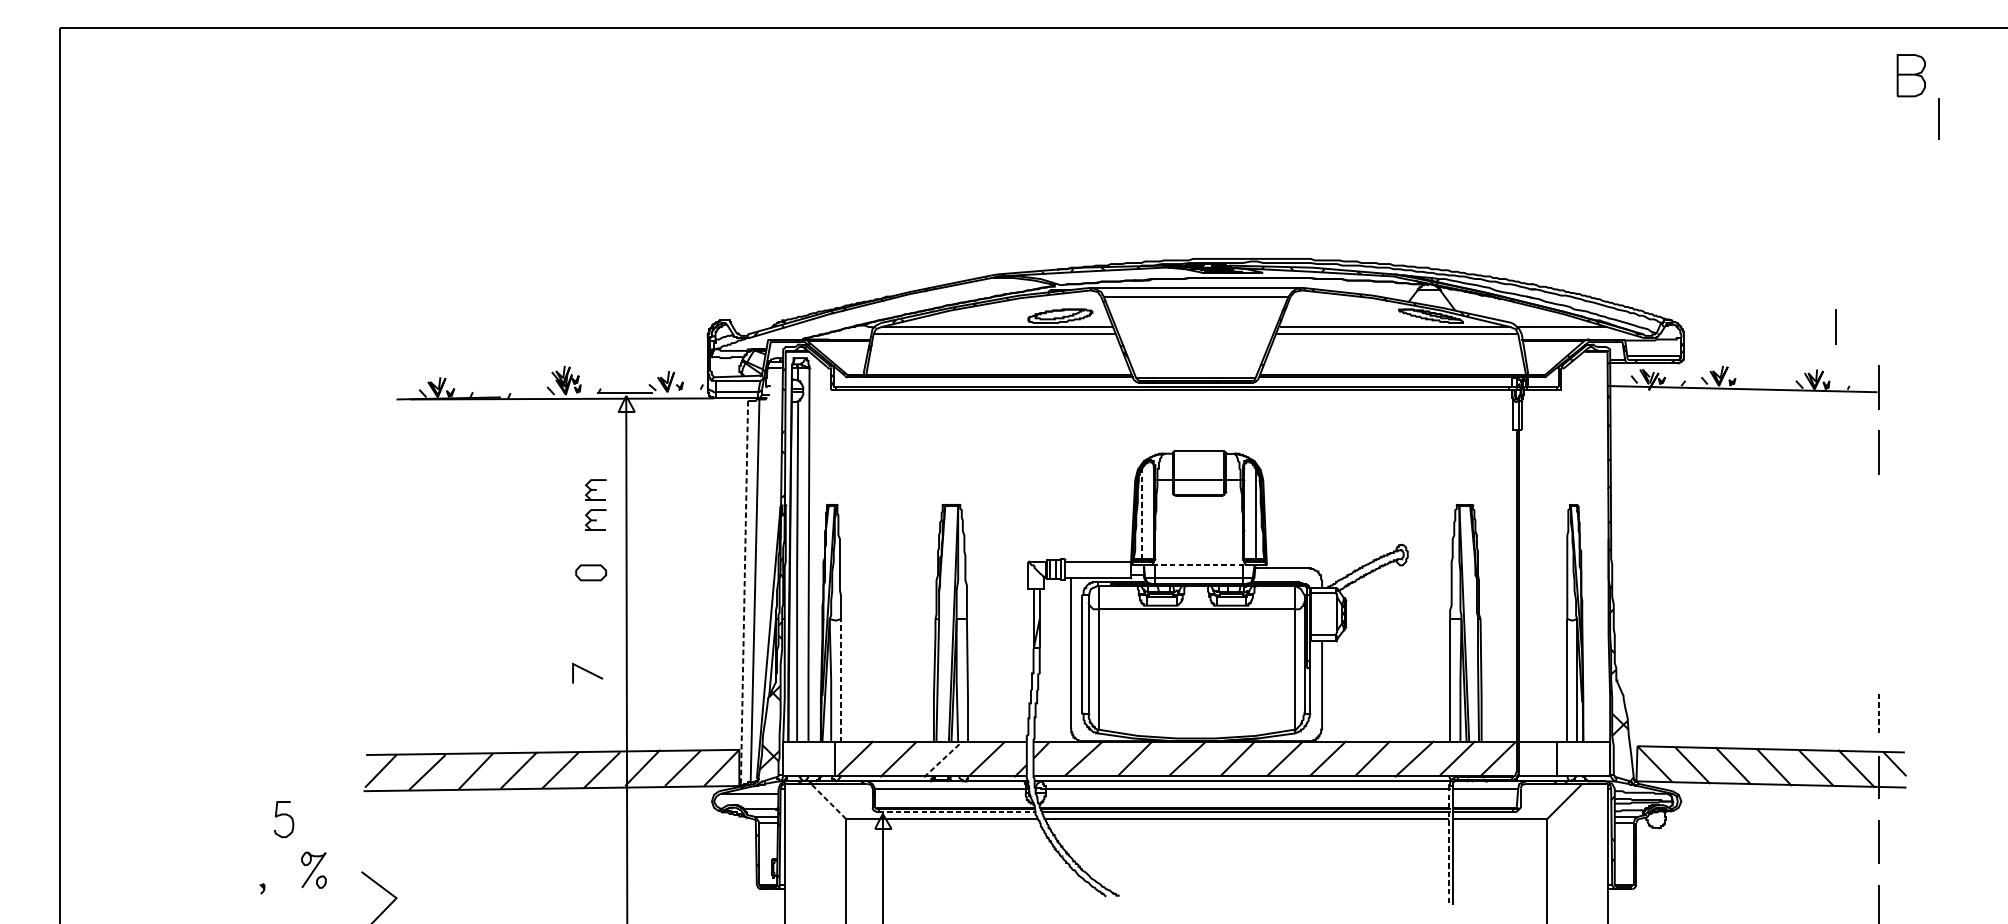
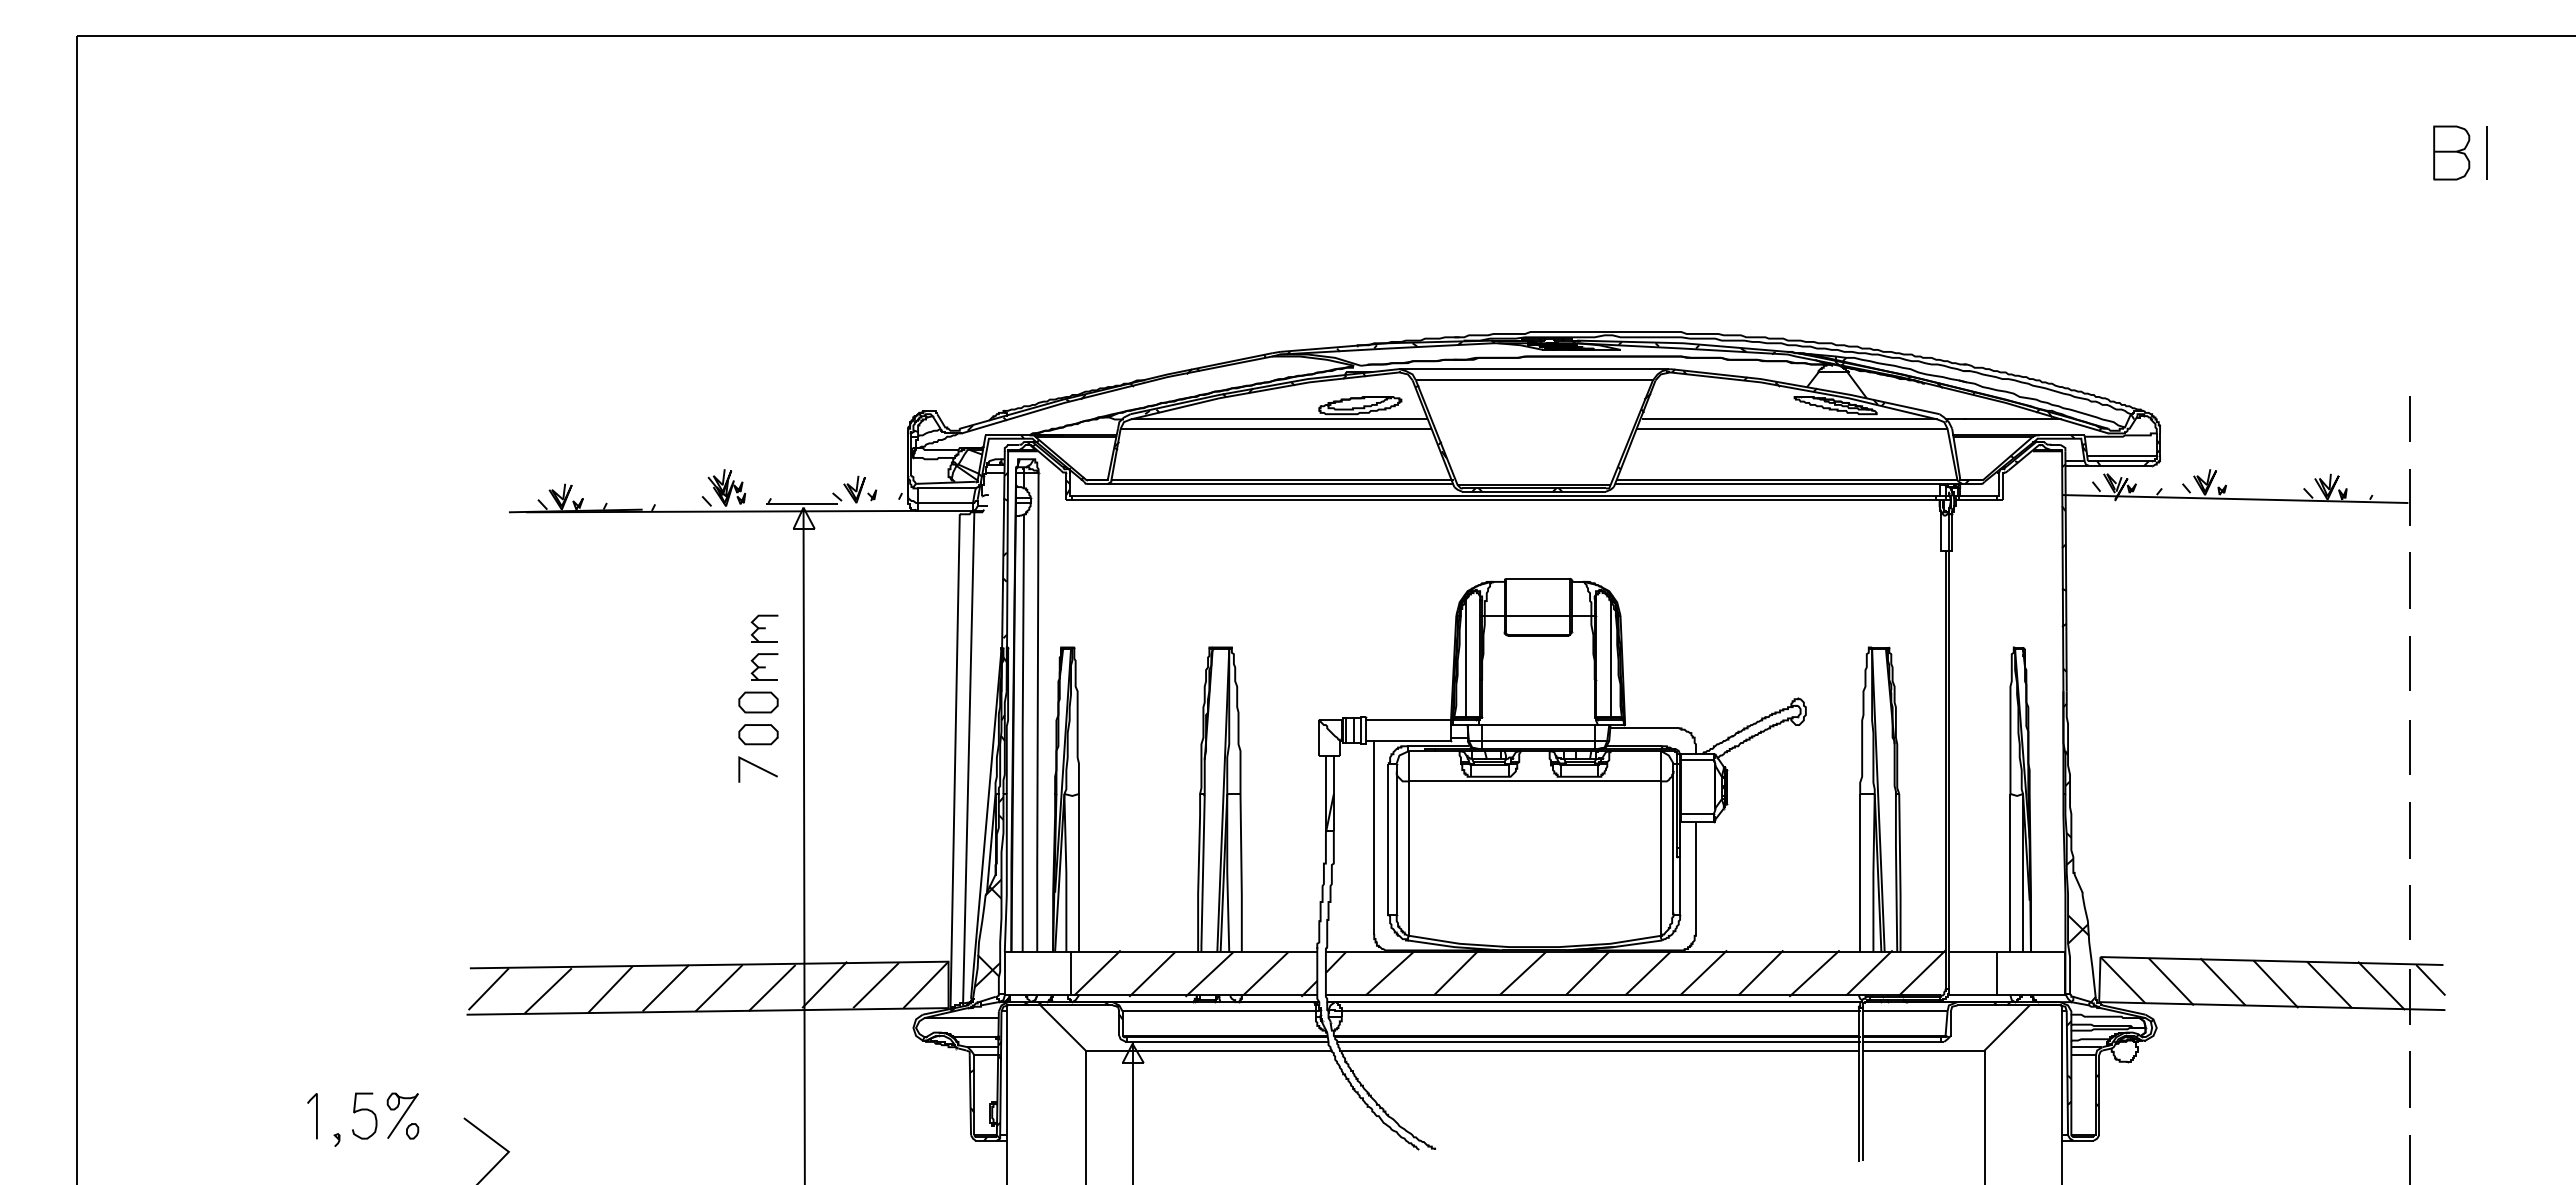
part: (1911, 75) -> (2451, 152), moved
line: (1835, 326) -> (2409, 418), moved
line: (1142, 513) -> (1465, 658), dashed -> solid
line: (1878, 517) -> (2409, 663), added
curve: (591, 540) -> (758, 693), added
line: (1199, 565) -> (1538, 725), dashed -> solid
line: (1878, 582) -> (2409, 747), added
line: (744, 593) -> (955, 761), dashed -> solid
line: (1878, 647) -> (2409, 830), added
line: (588, 672) -> (758, 768), moved
line: (840, 680) -> (1078, 872), dashed -> solid
line: (1878, 711) -> (2409, 912), dashed -> solid
line: (943, 759) -> (1210, 973), dashed -> solid
line: (828, 801) -> (1063, 1027), dashed -> solid
line: (956, 812) -> (1227, 1041), dashed -> solid
curve: (283, 815) -> (364, 1110), moved
line: (1448, 845) -> (1858, 1084), dashed -> solid
line: (246, 870) -> (316, 1116), added

